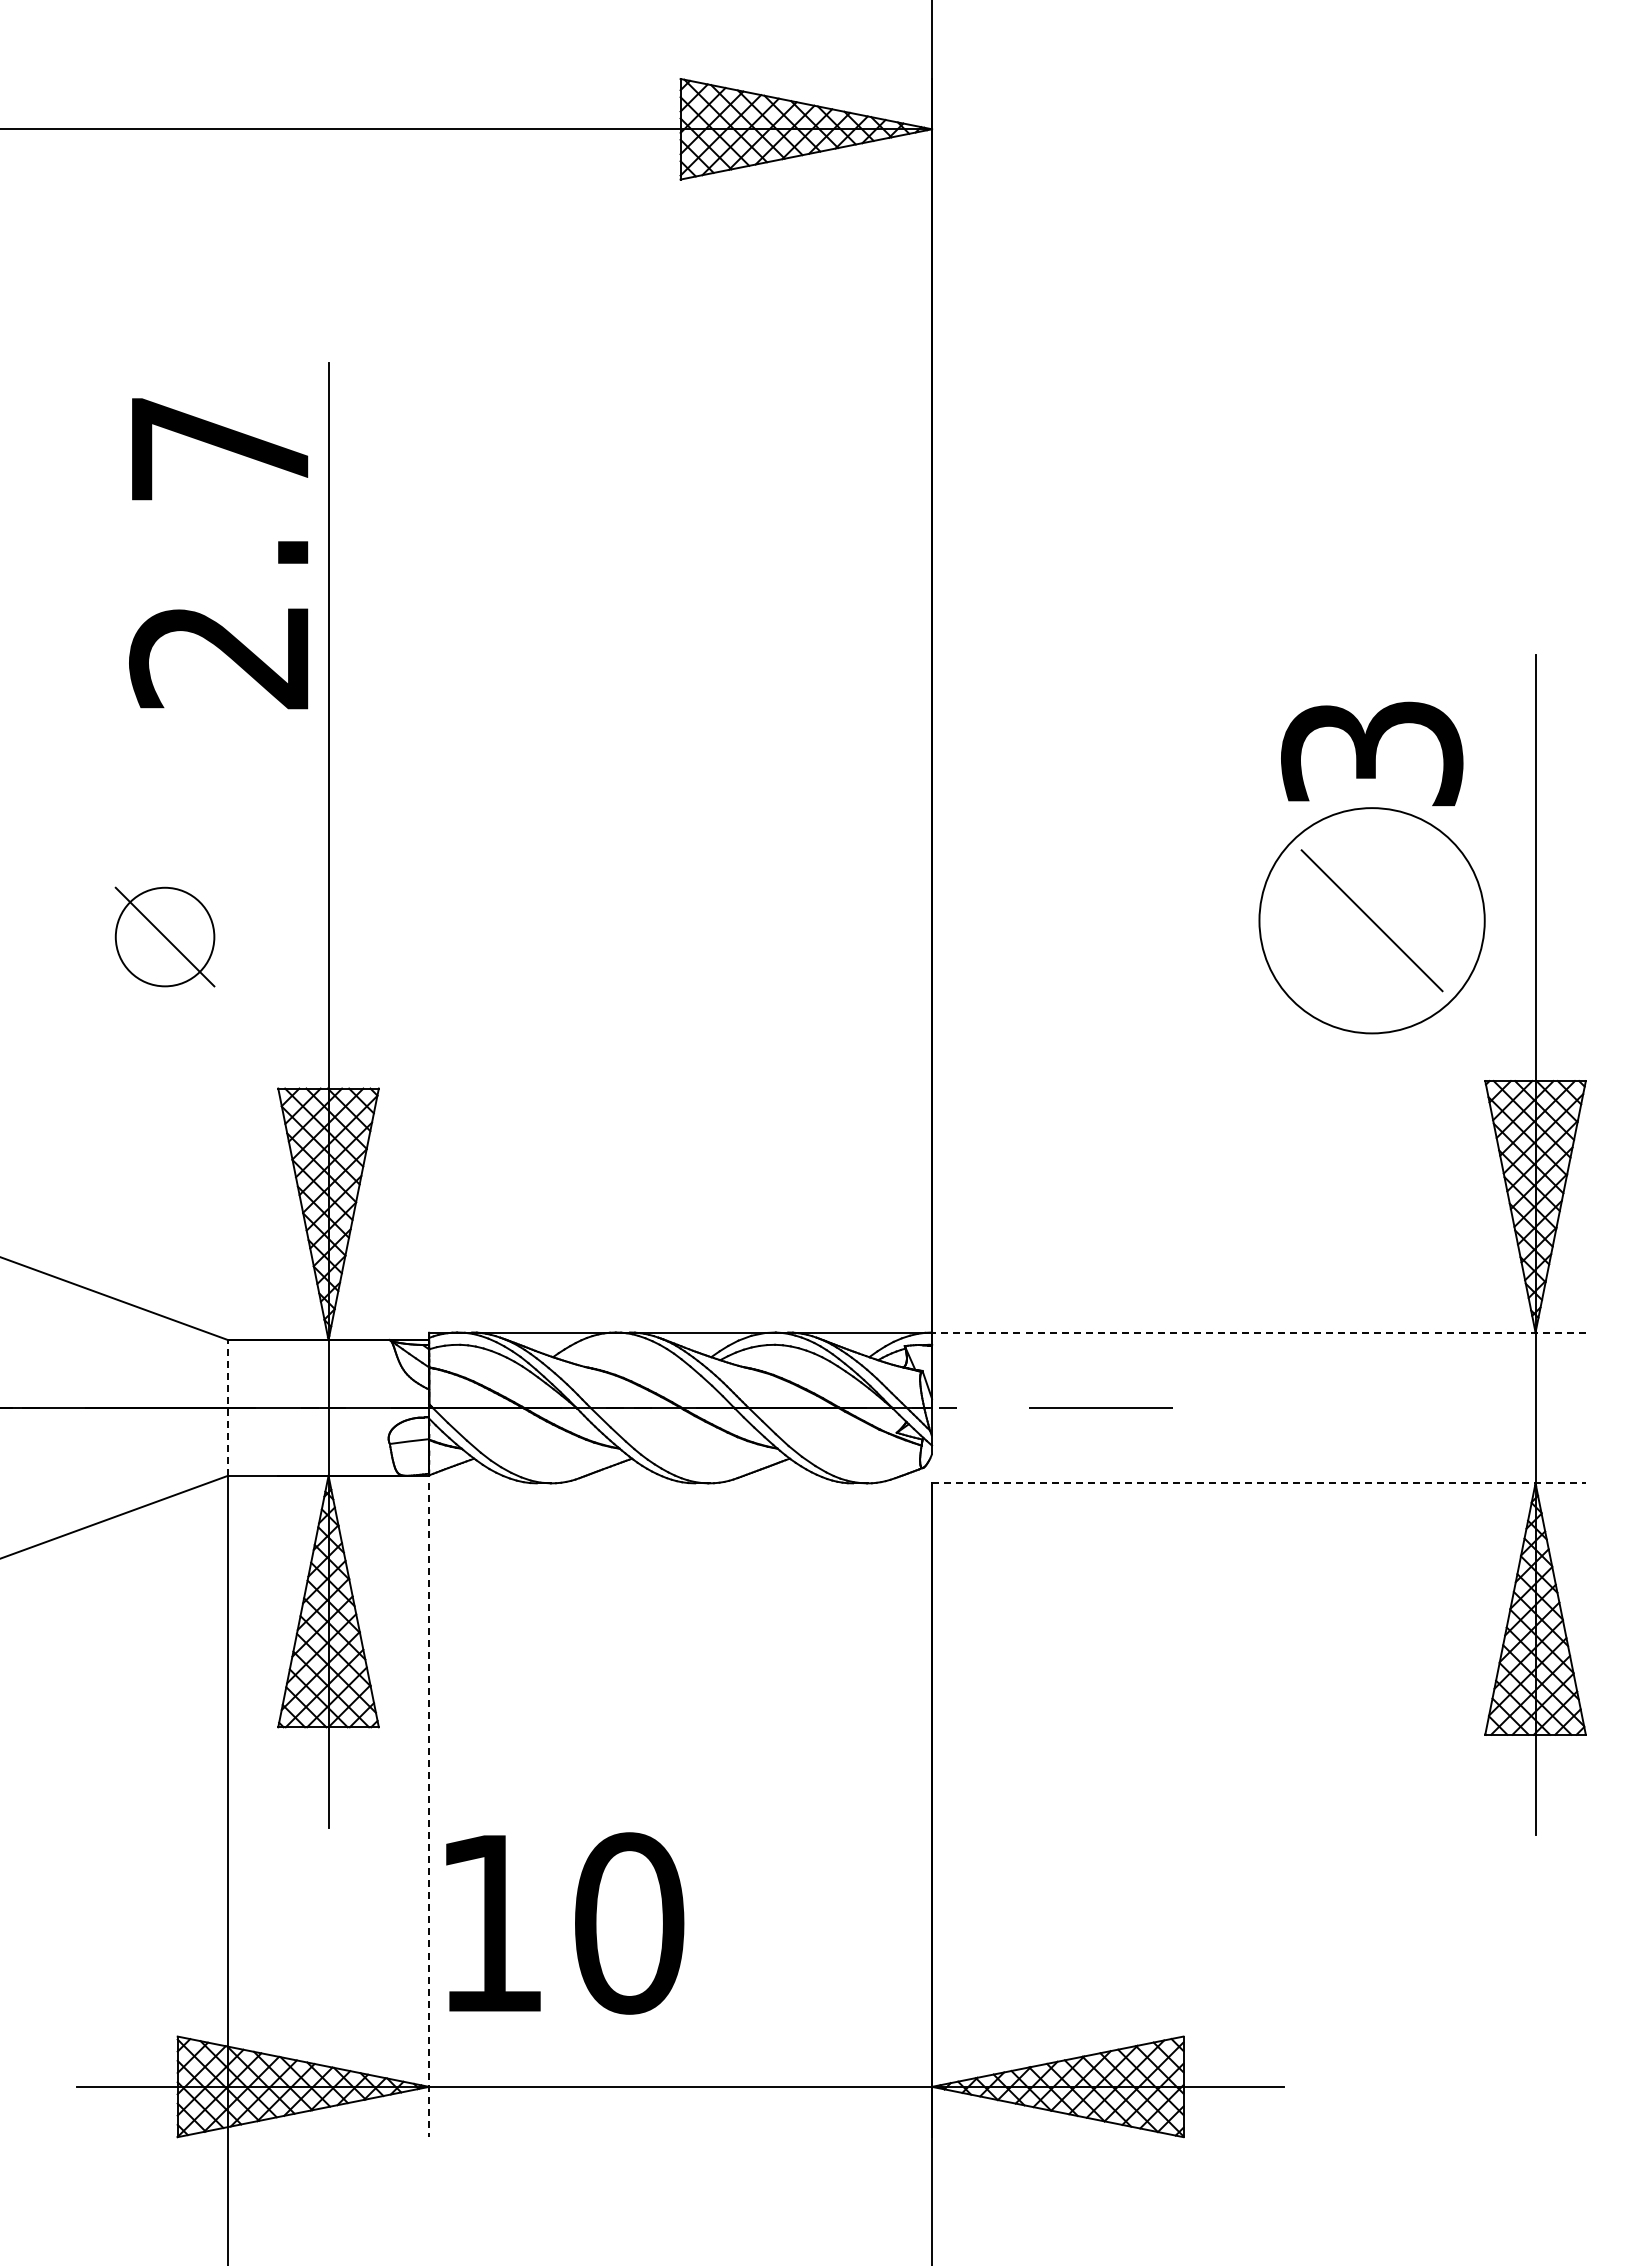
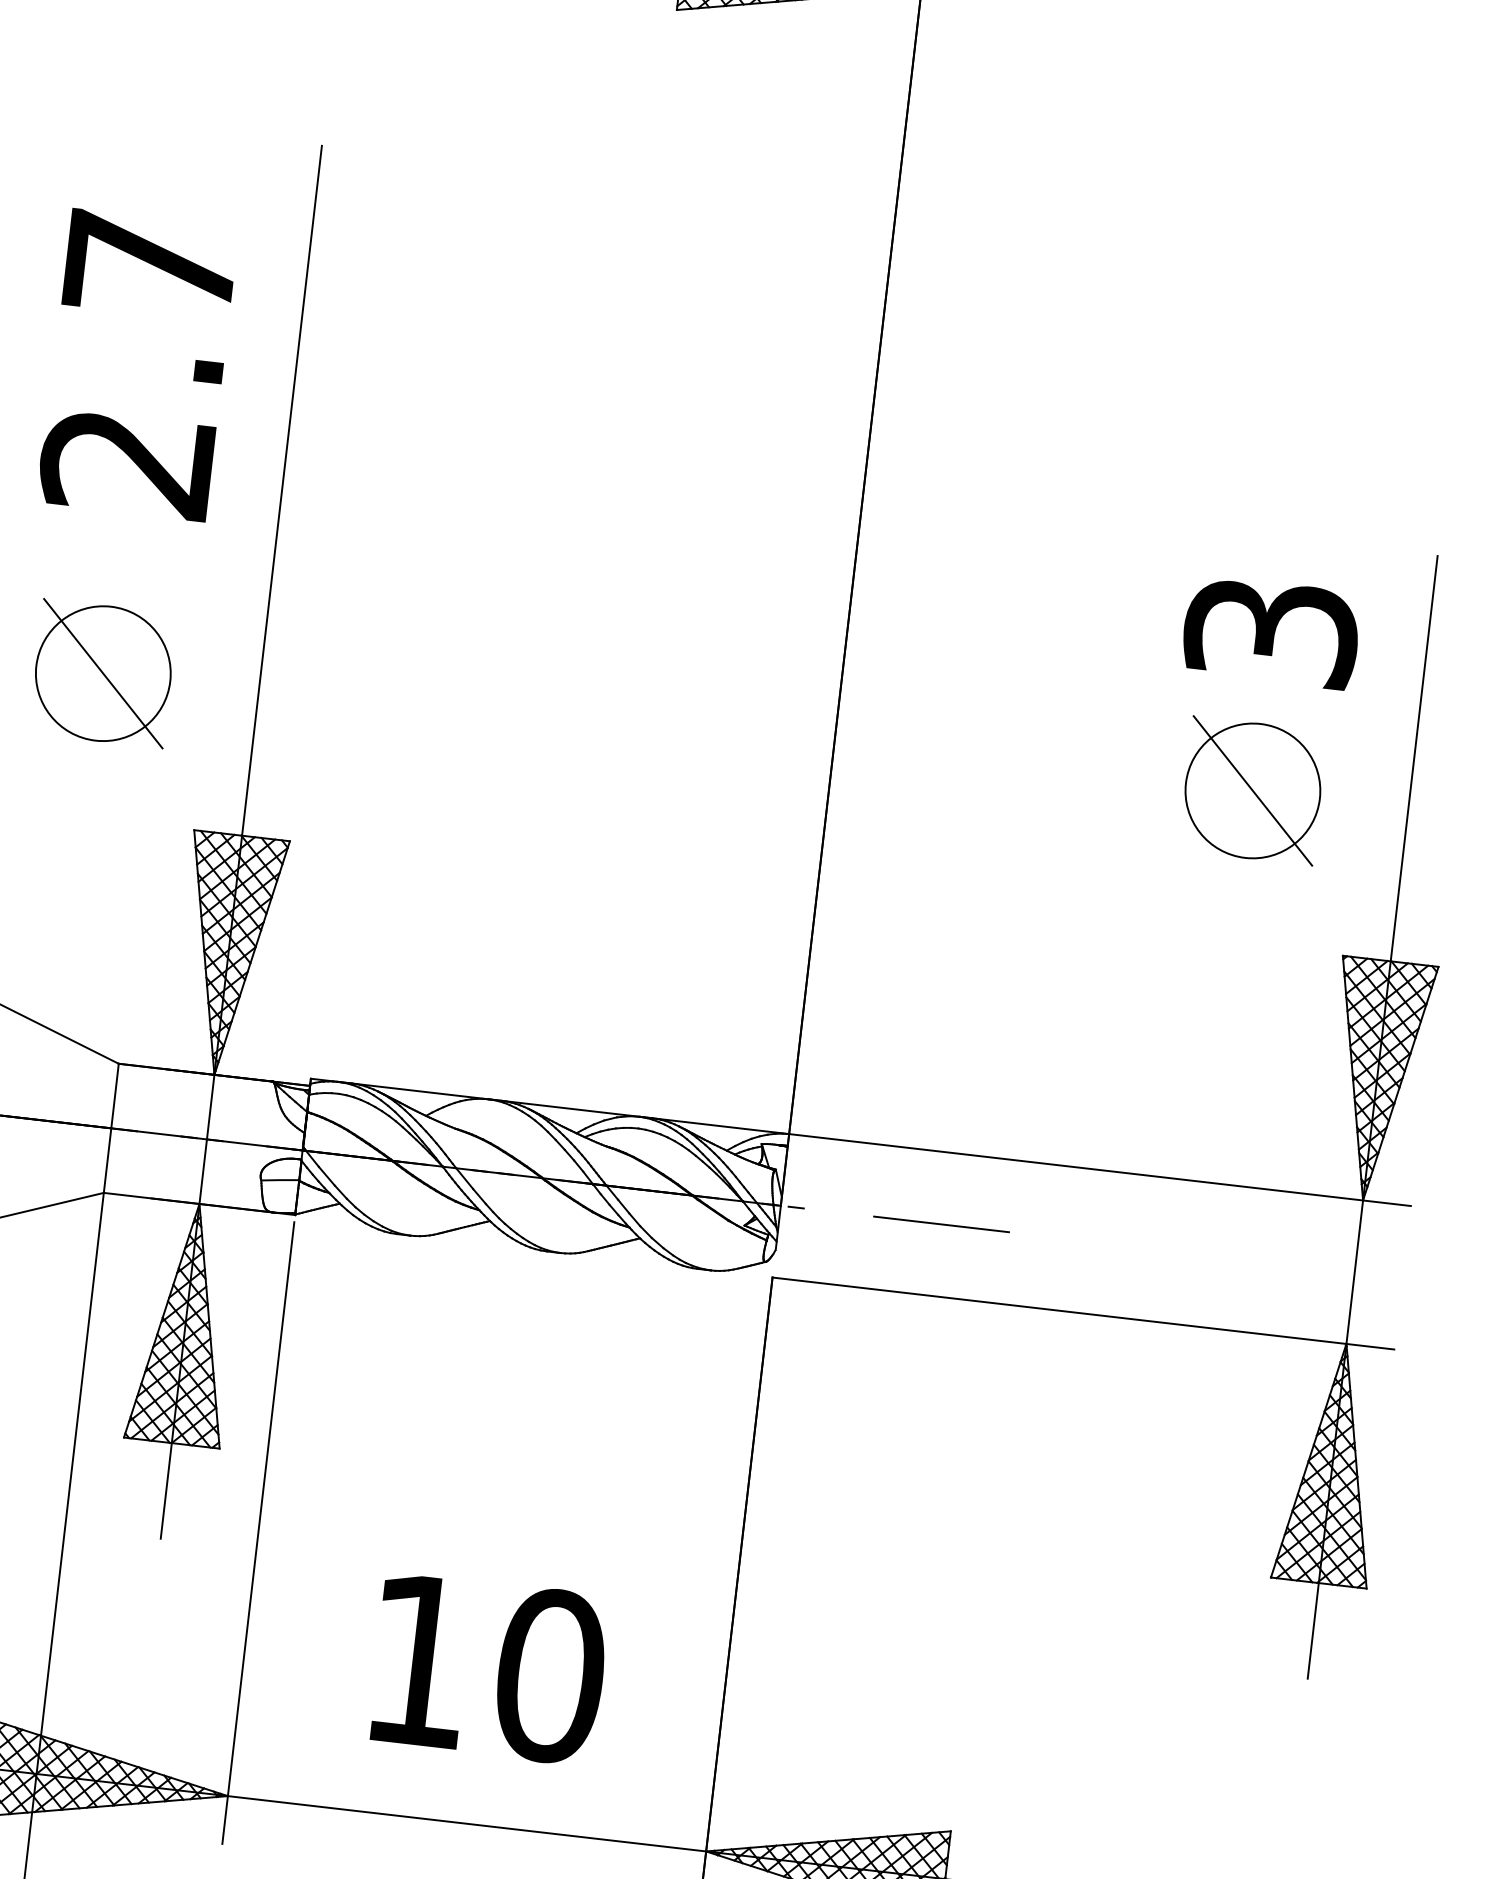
text: (218, 553) -> (137, 364), moved
circle: (1371, 920) -> (1252, 790), size x0.62
part: (164, 936) -> (102, 673), size x1.43
line: (1258, 1332) -> (1099, 1169), dashed -> solid
line: (227, 1407) -> (110, 1127), dashed -> solid
line: (1258, 1483) -> (1082, 1313), dashed -> solid
line: (429, 1810) -> (258, 1533), dashed -> solid
text: (565, 1923) -> (489, 1668), moved

